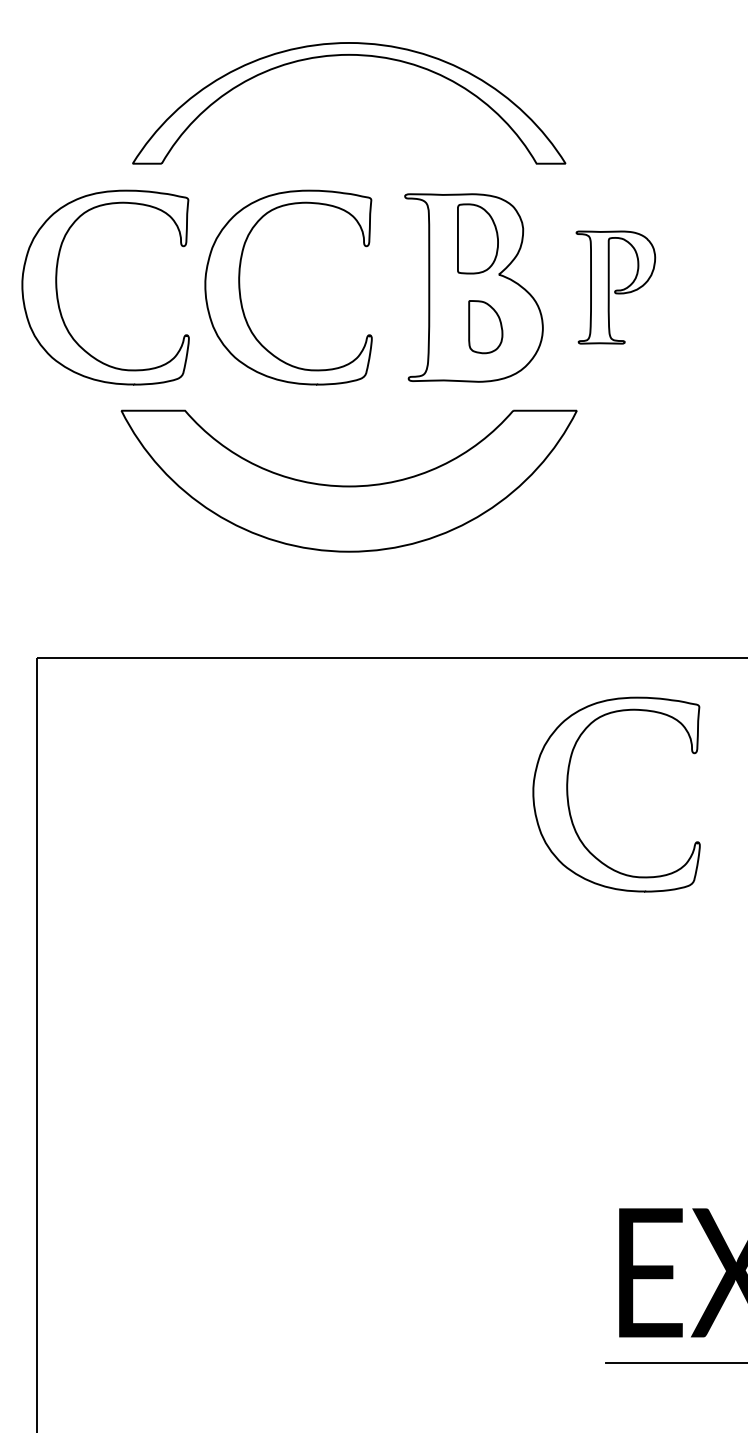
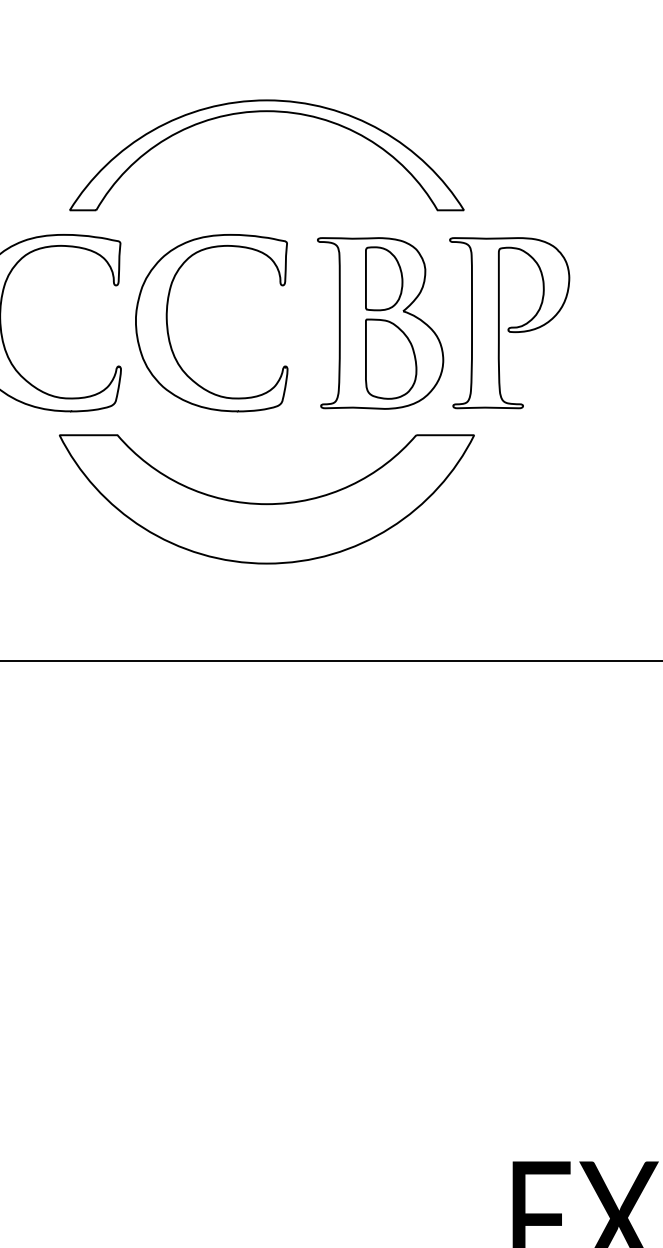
part: (615, 287) -> (509, 323), size x1.67
part: (485, 326) -> (391, 358), size x1.67
part: (569, 803) -> (467, 792), removed

